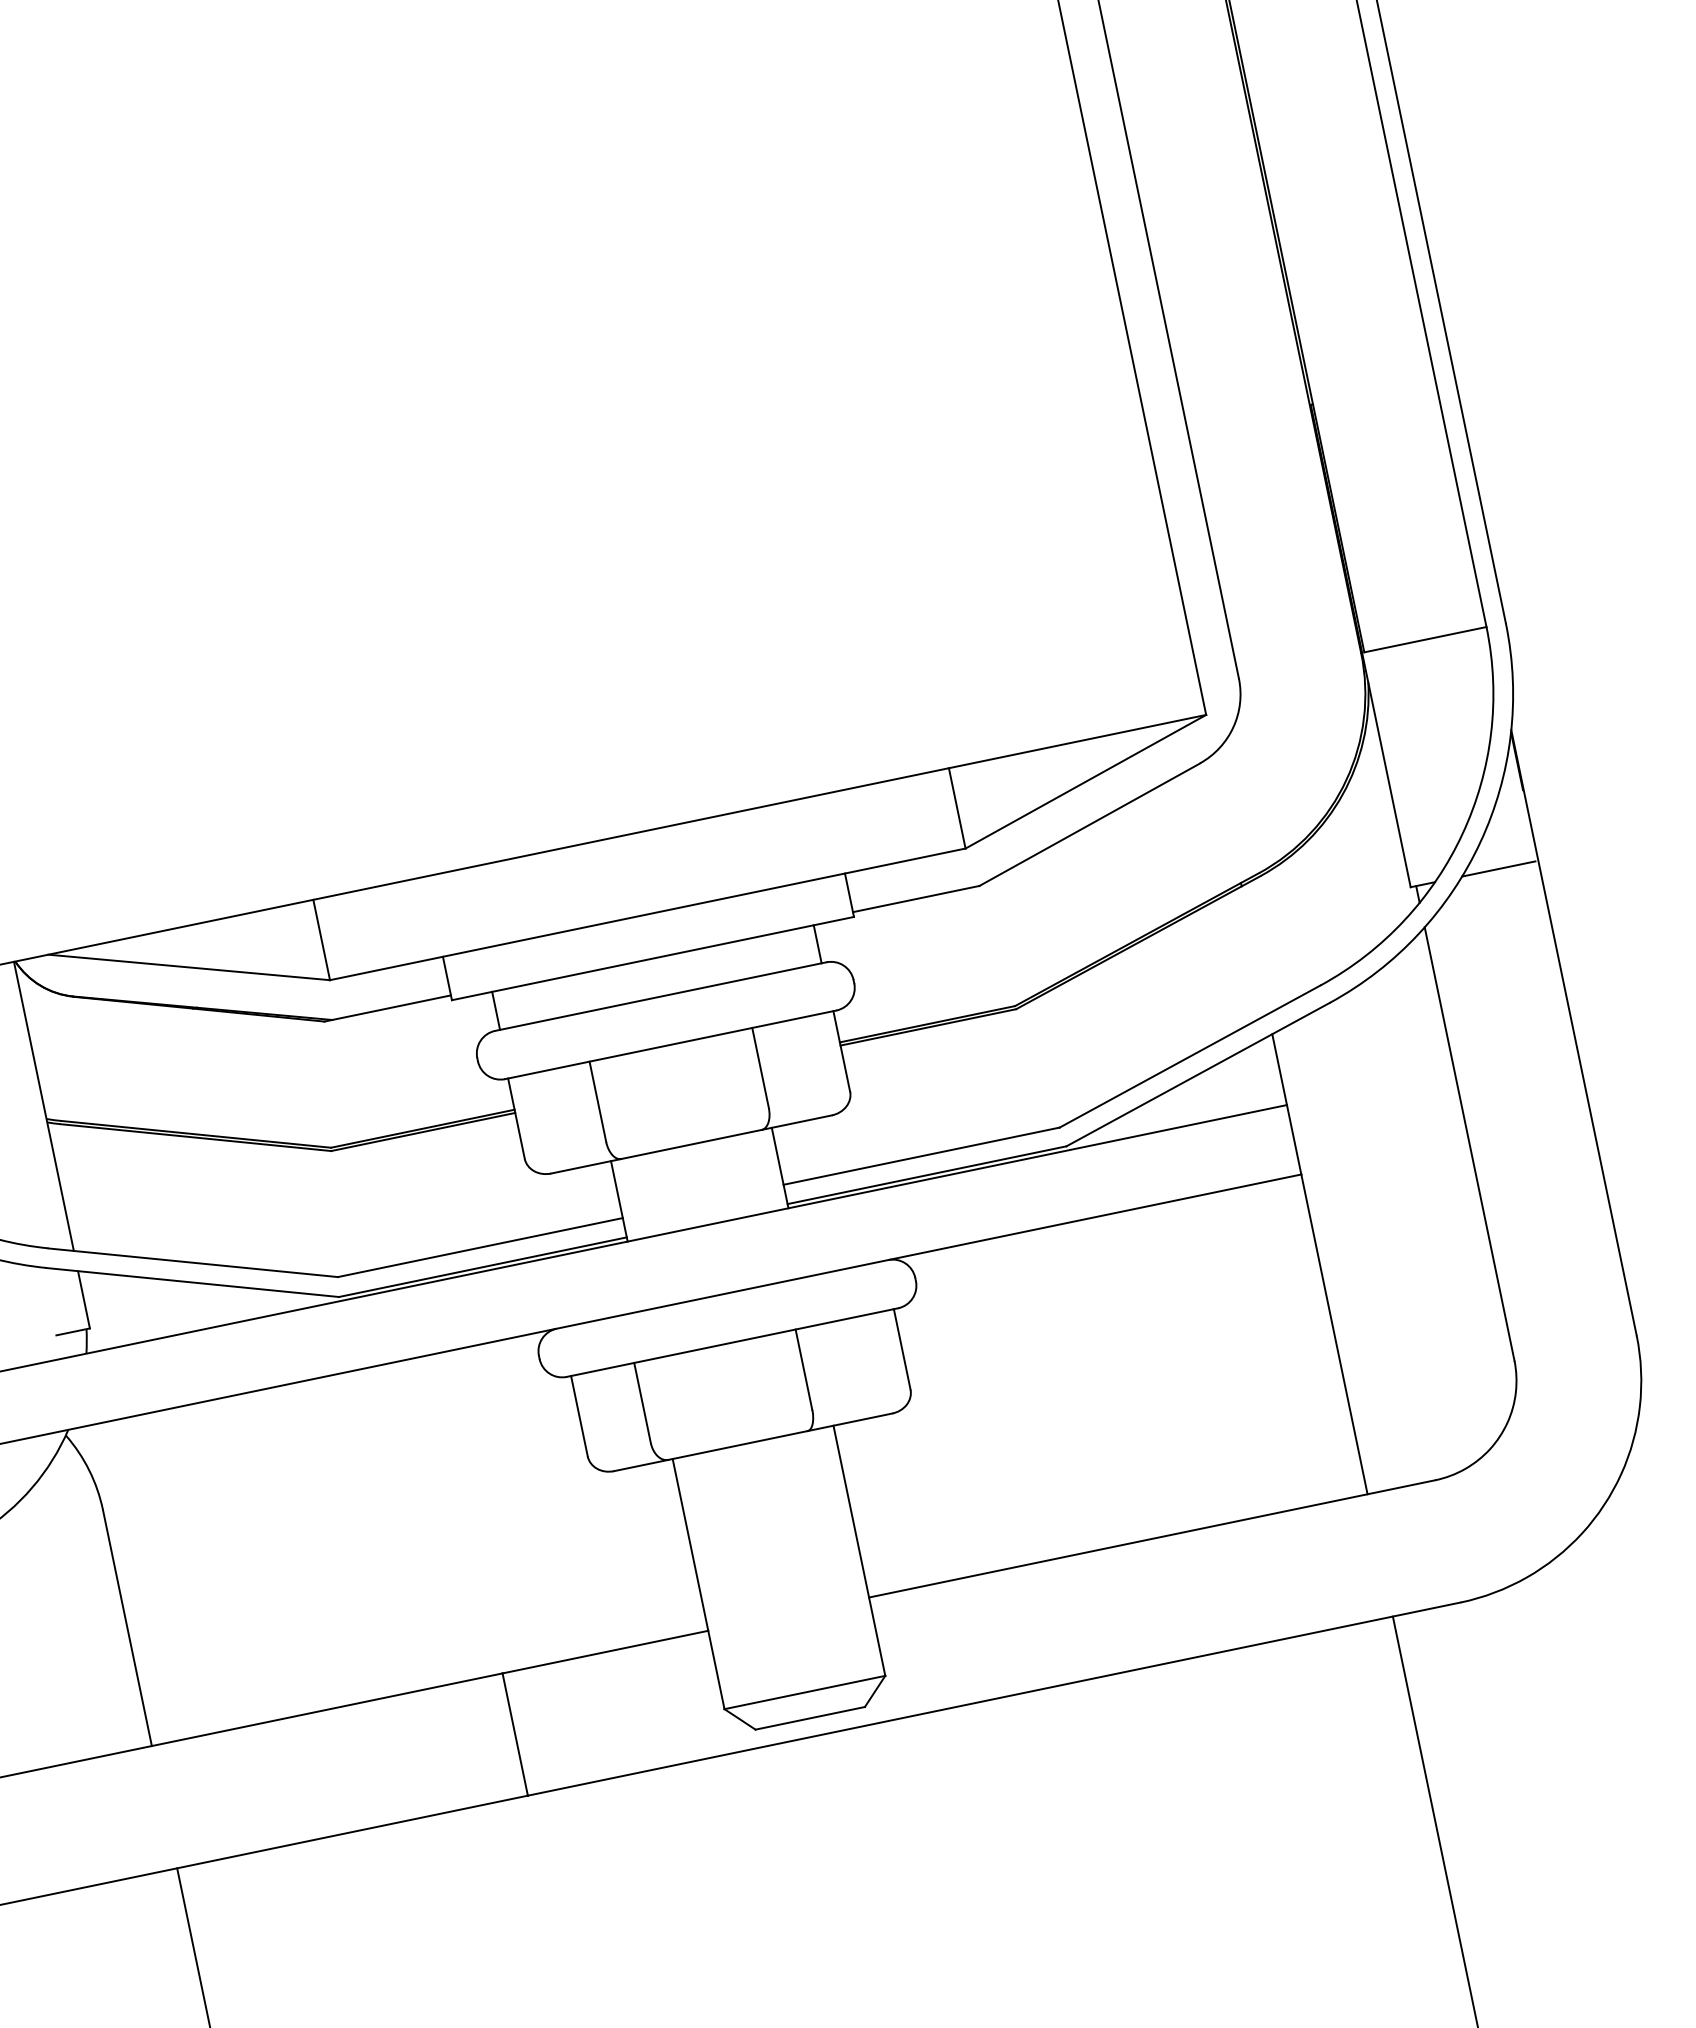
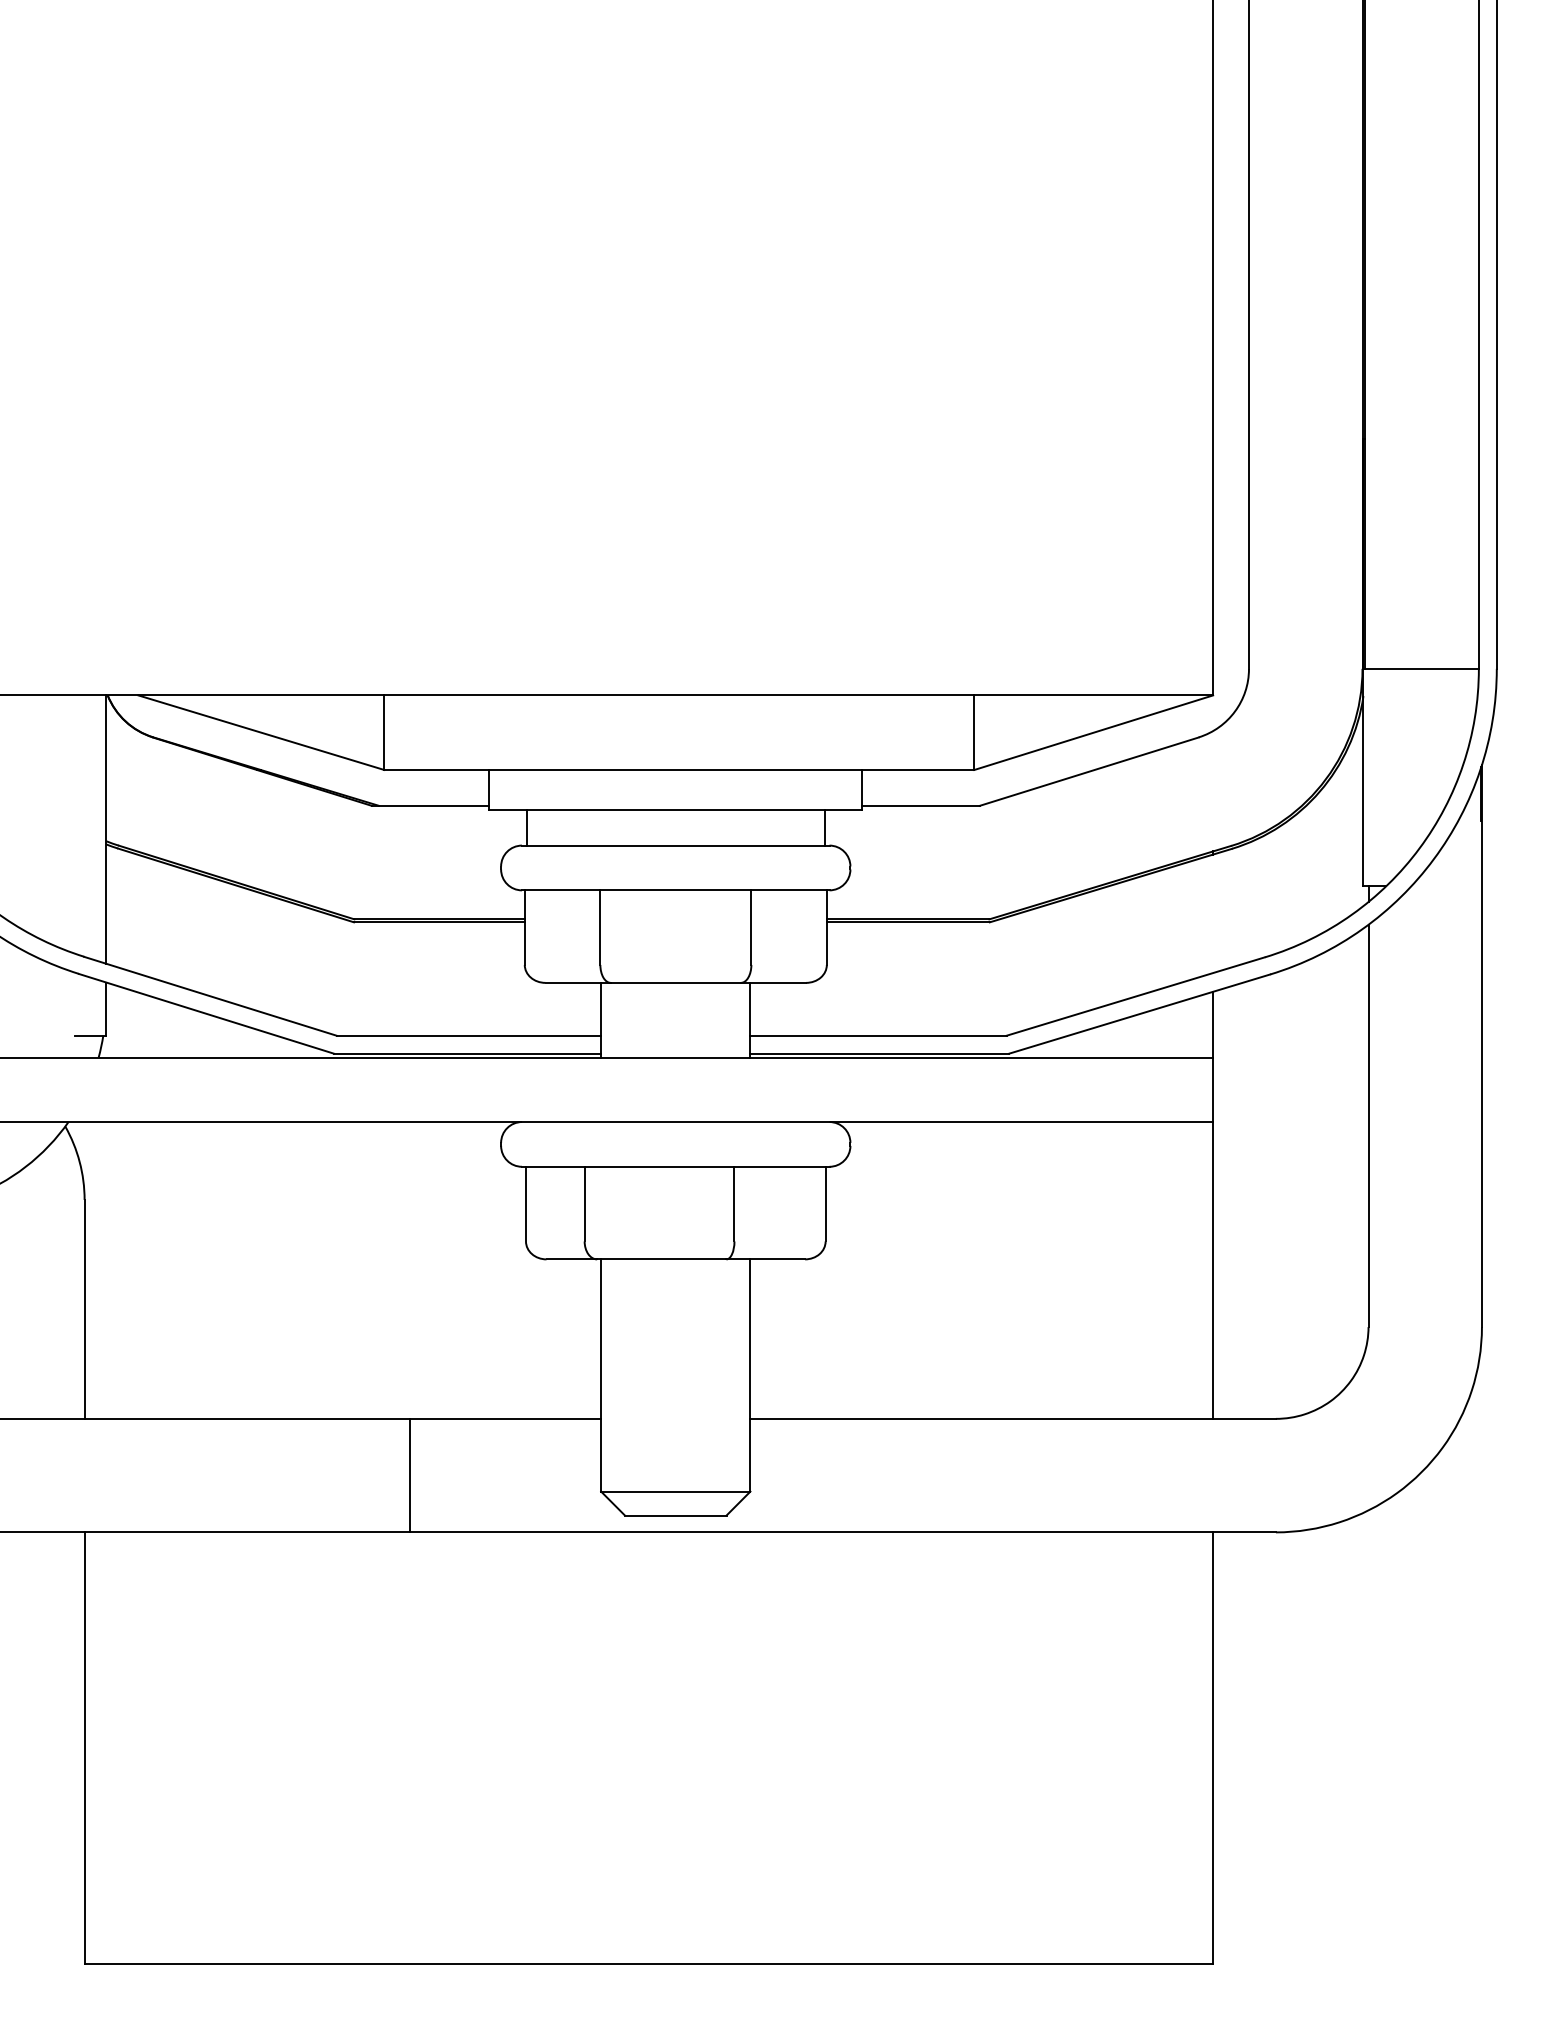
line: (1499, 868) -> (1445, 886), removed

